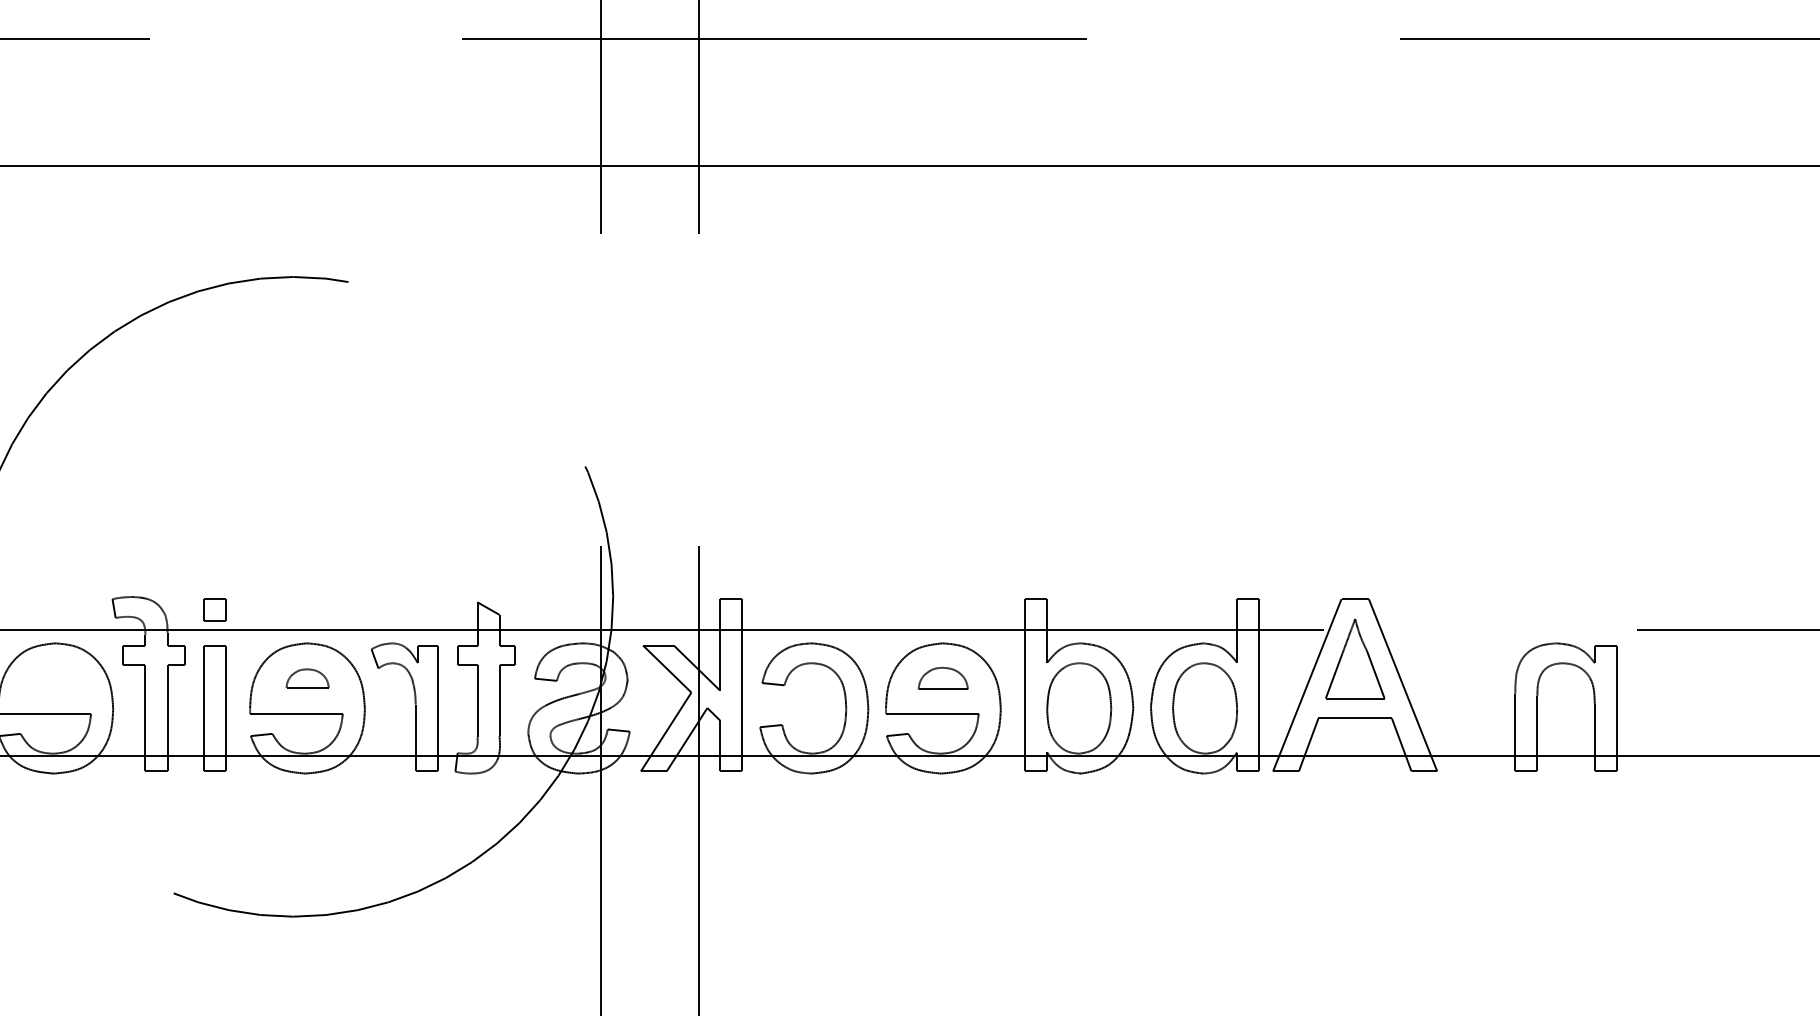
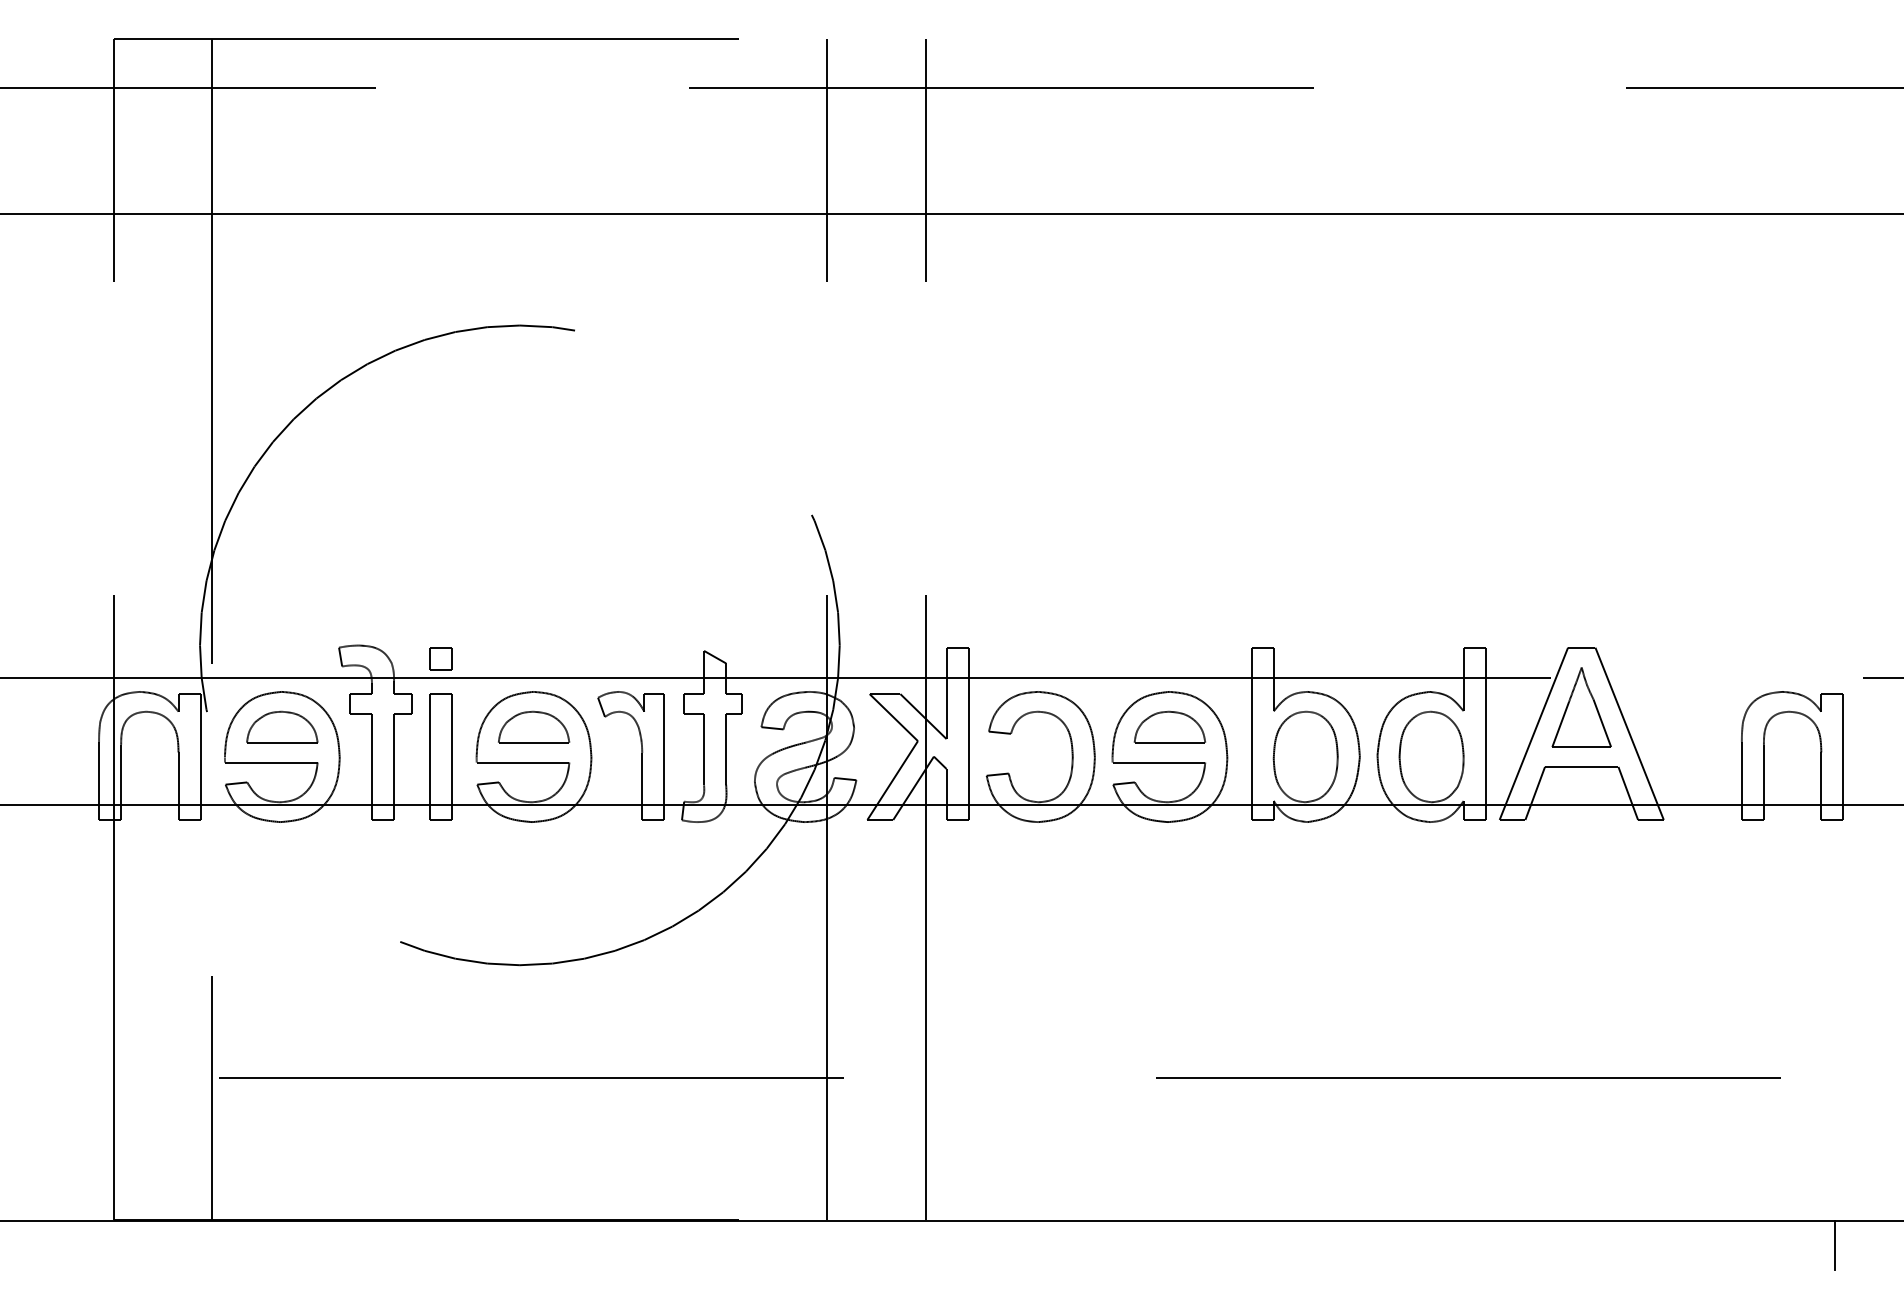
part: (55, 677) -> (282, 726), added
part: (307, 677) -> (534, 726), size x1.67
part: (942, 677) -> (1169, 726), size x1.43

